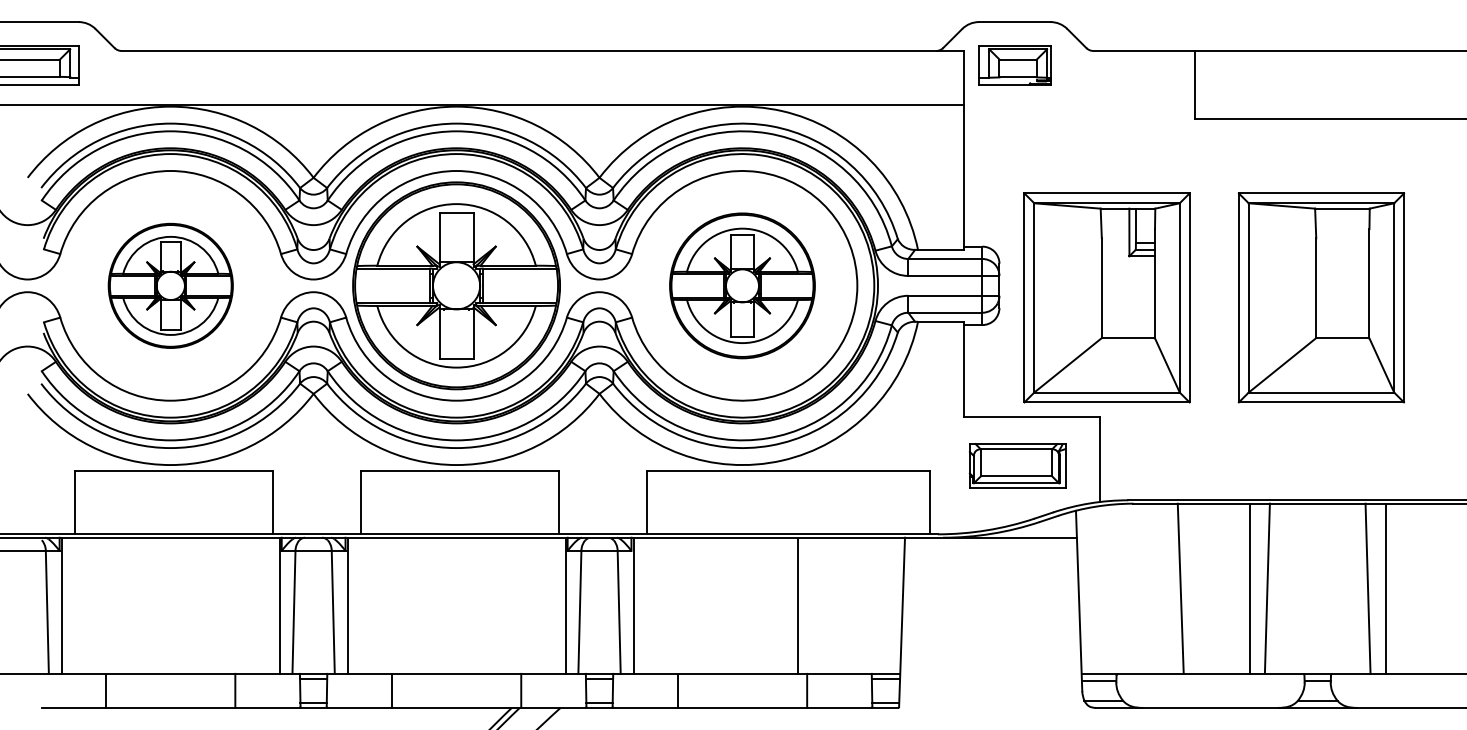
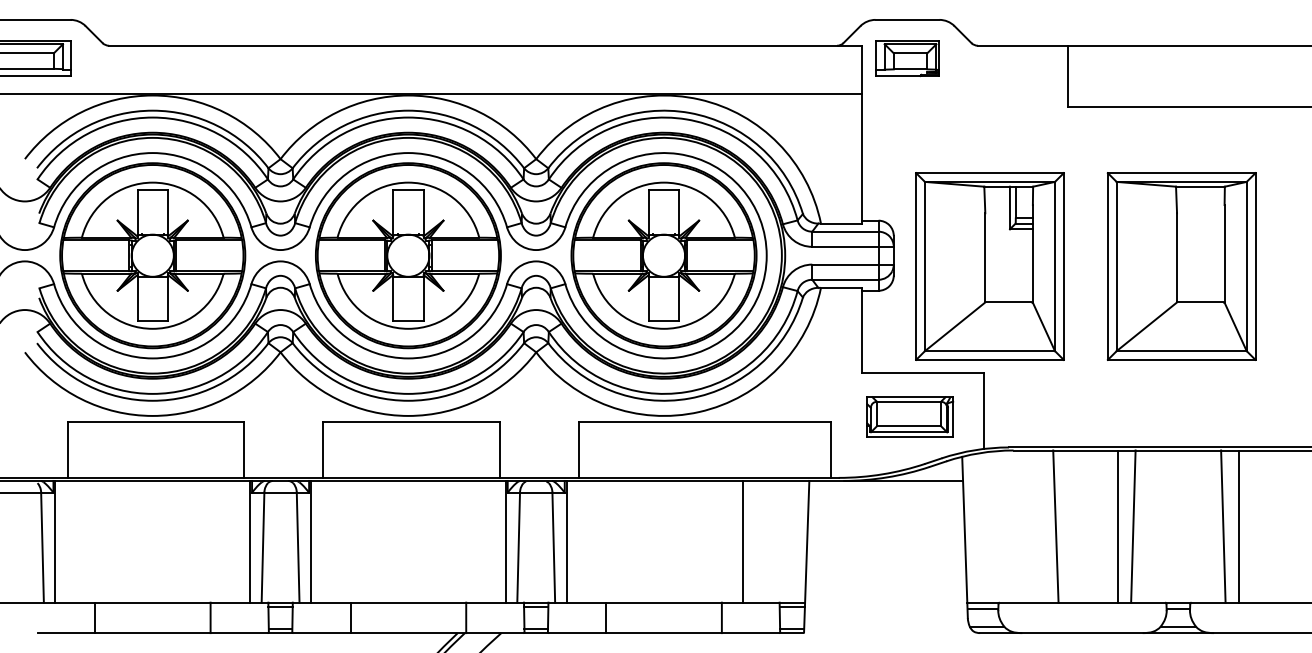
part: (170, 285) -> (152, 255), size x1.67
part: (742, 285) -> (664, 255), size x1.43
line: (797, 605) -> (742, 541), moved

